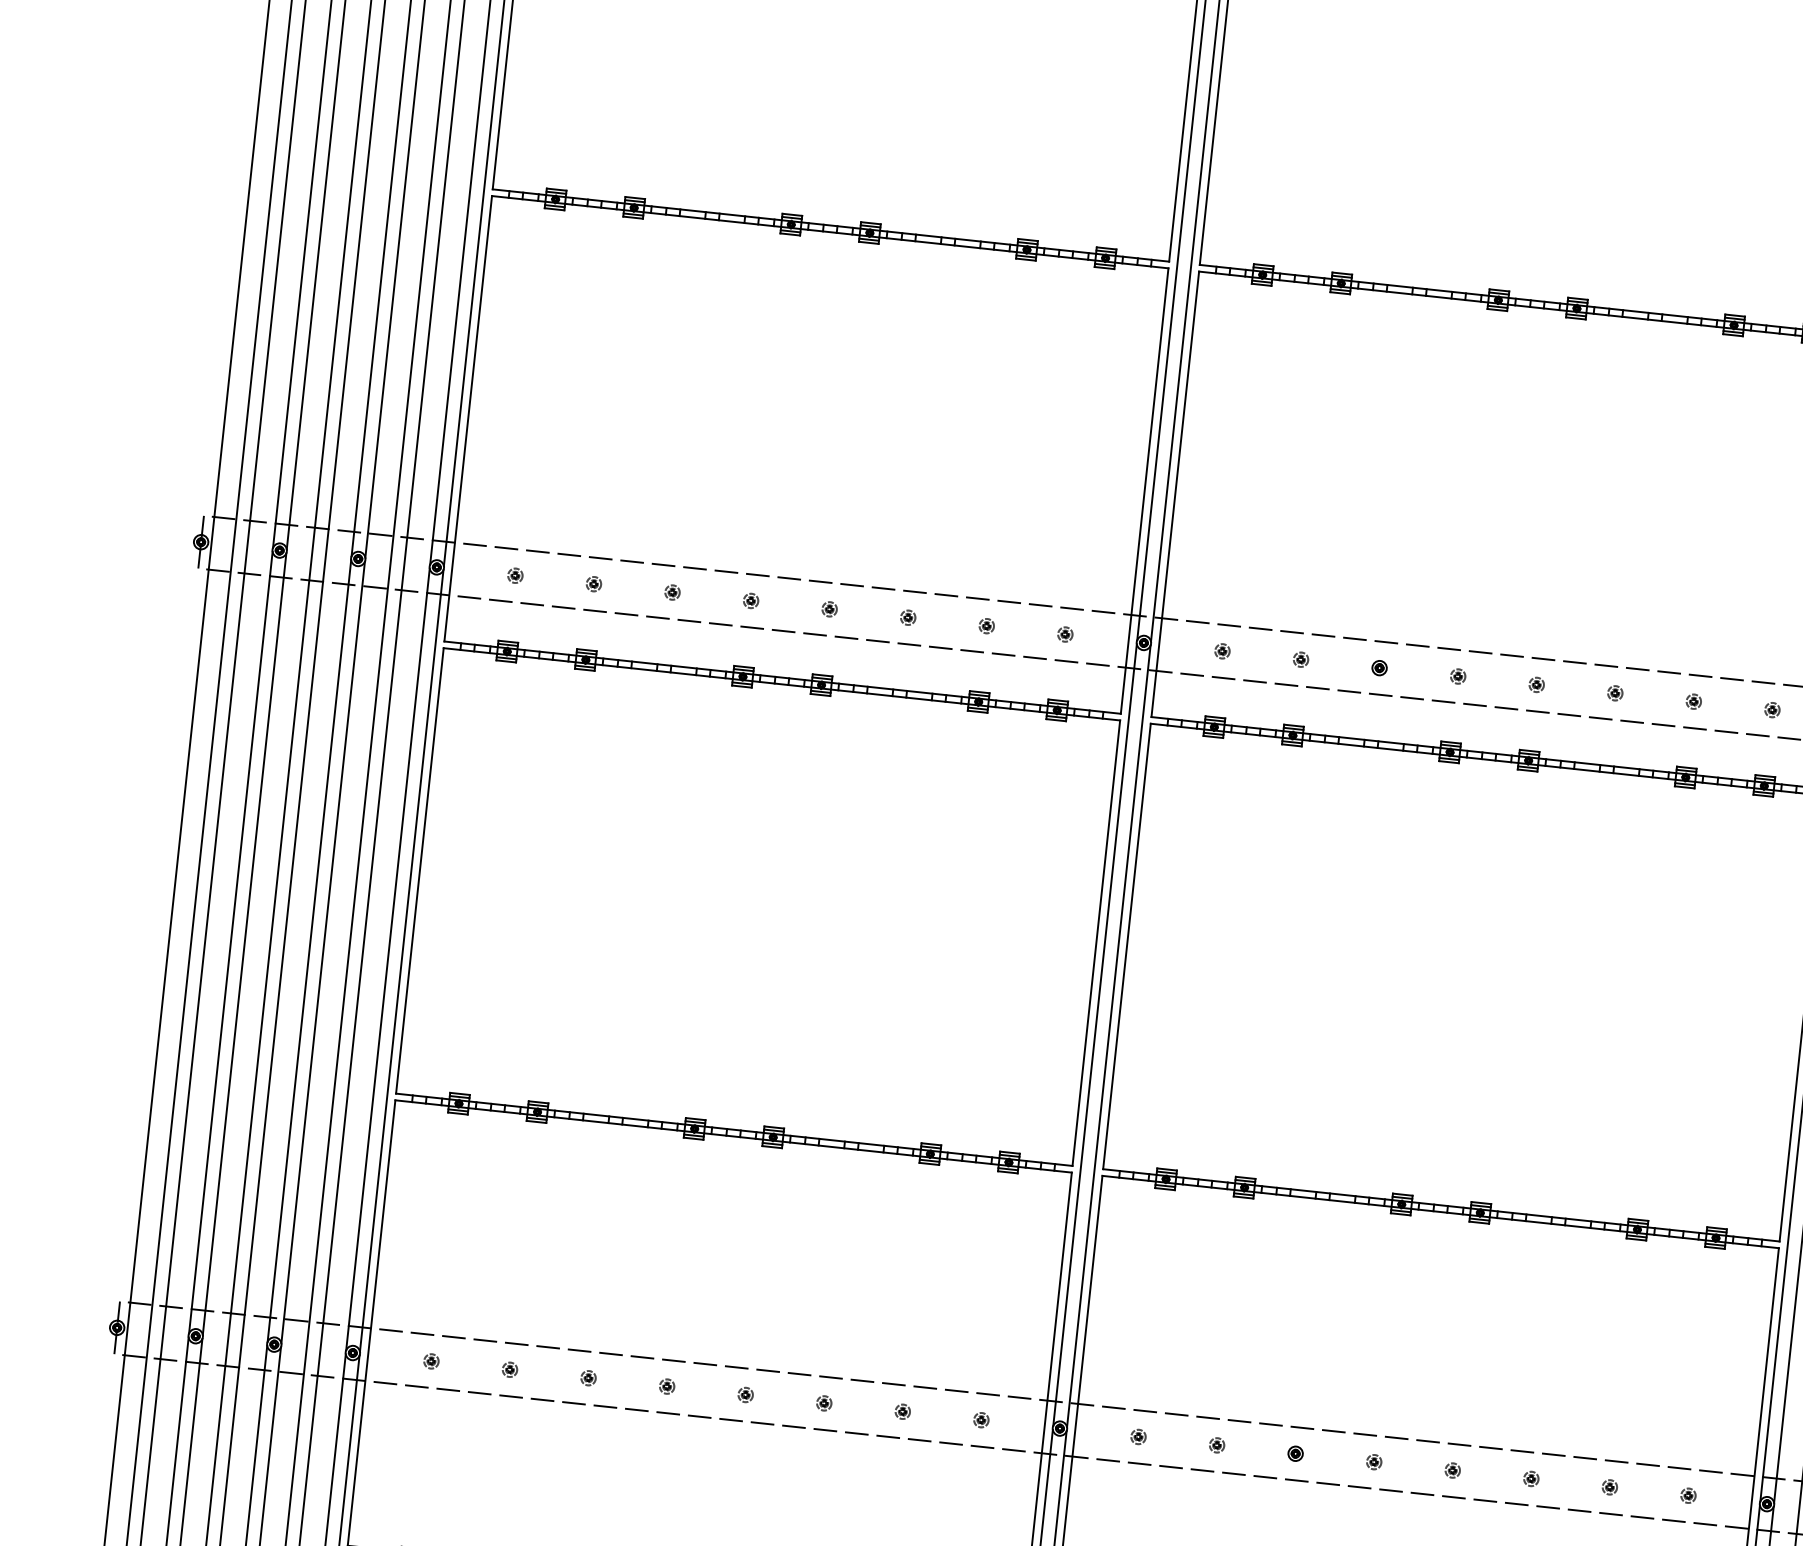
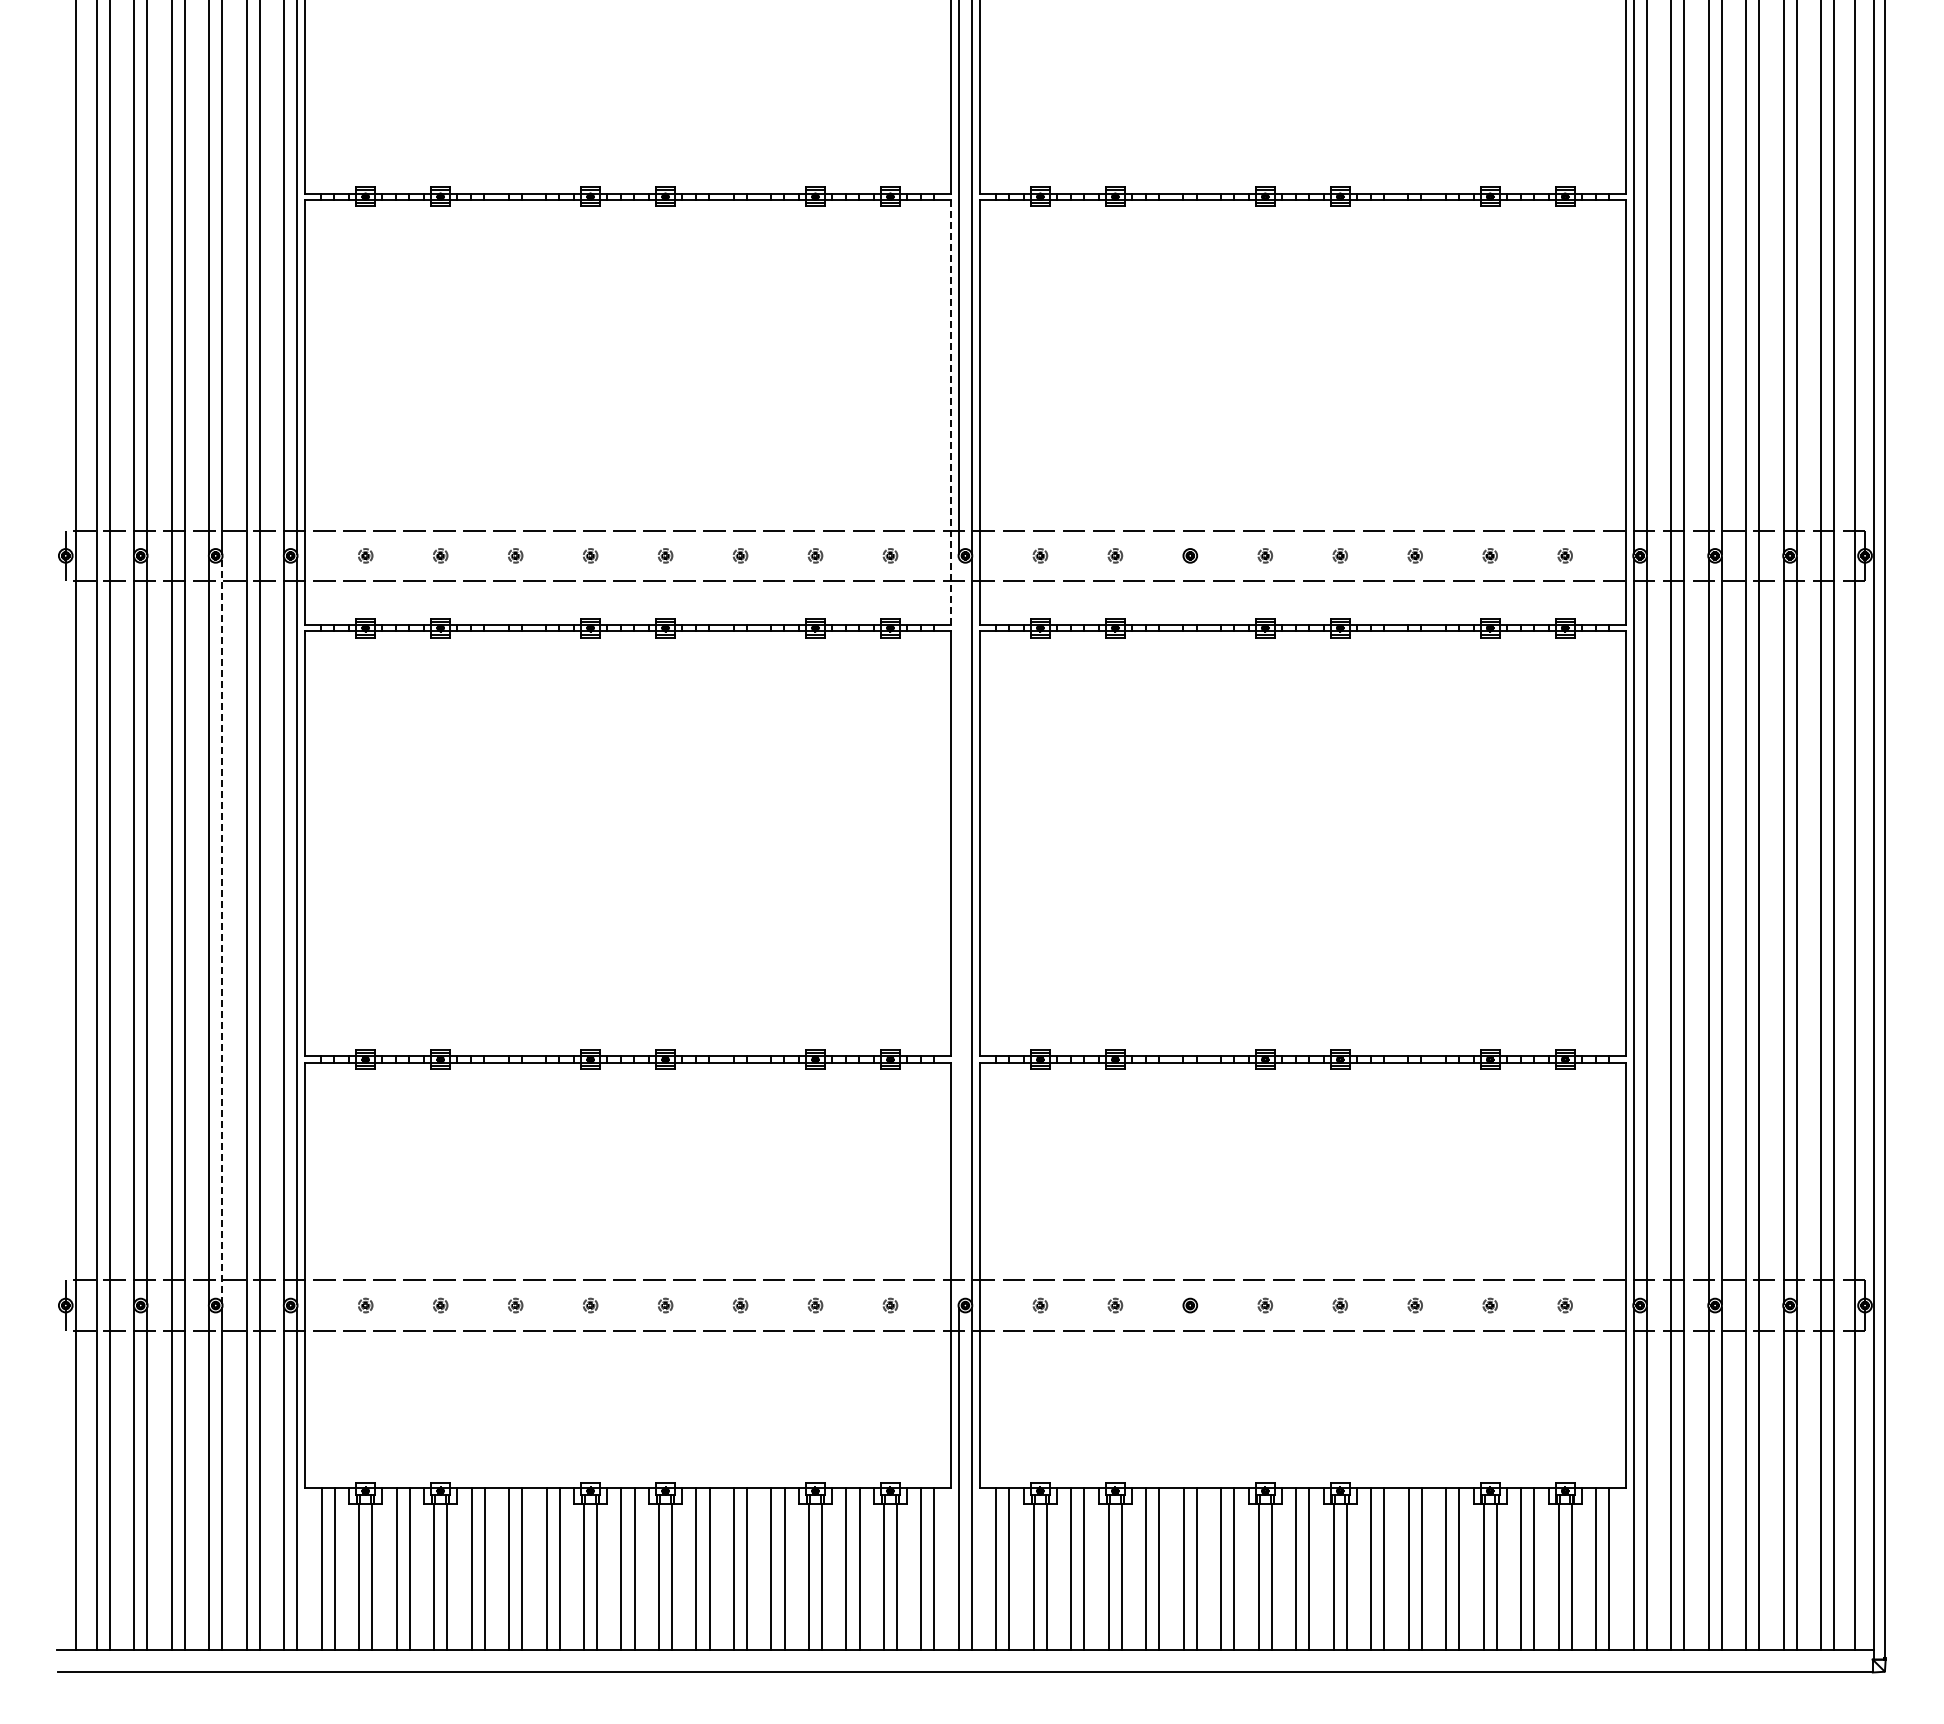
line: (1144, 491) -> (950, 412), solid -> dashed
line: (323, 952) -> (222, 930), solid -> dashed
line: (1094, 1034) -> (958, 930), removed

